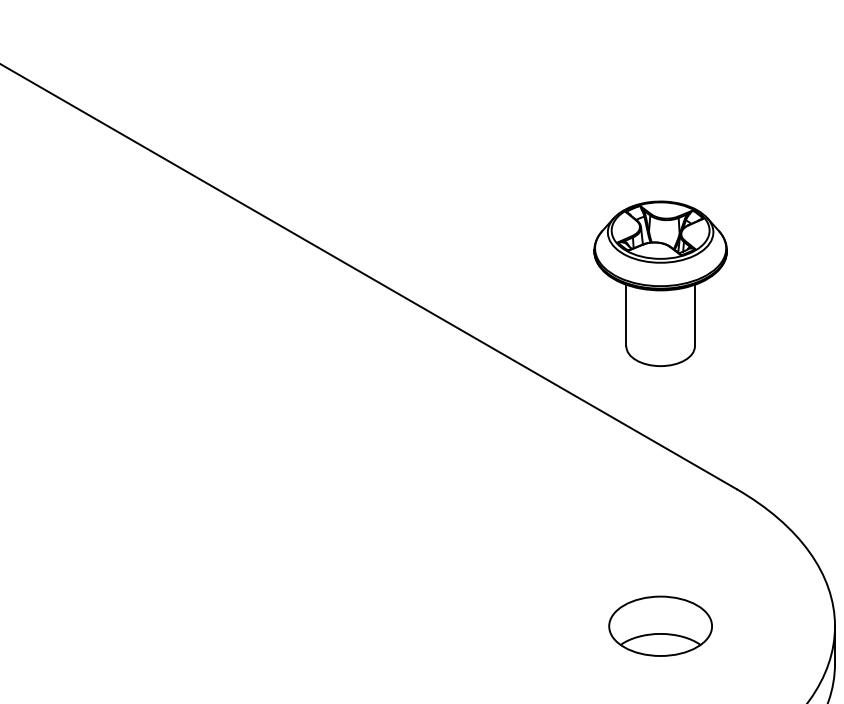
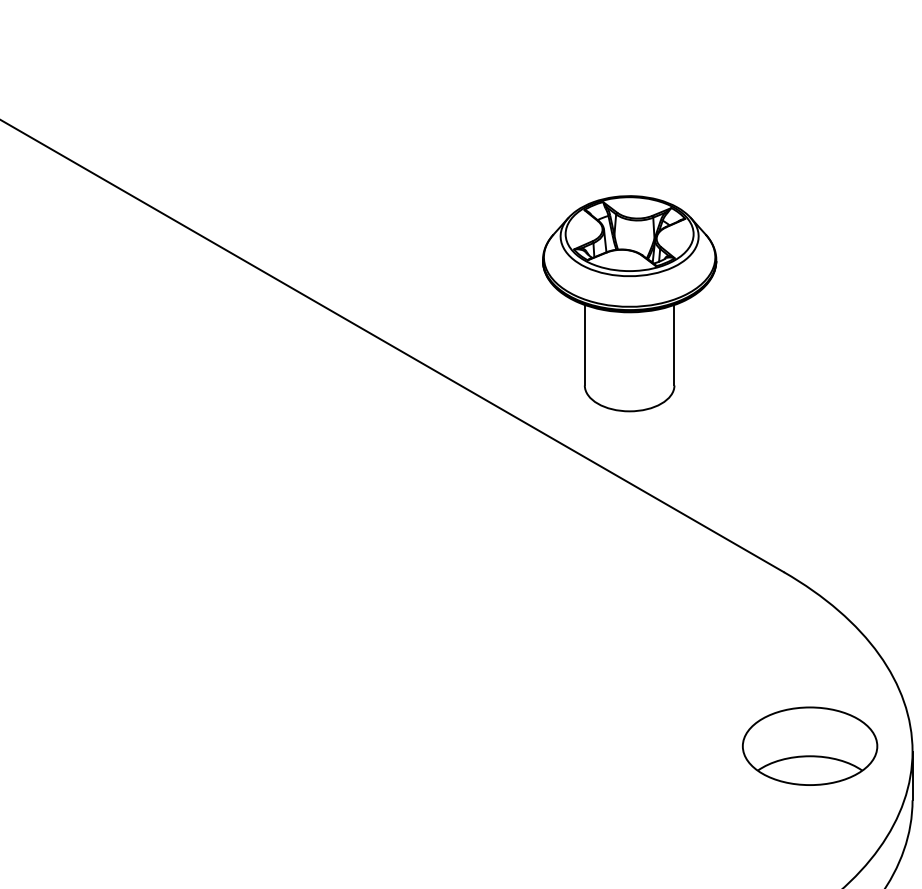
part: (660, 283) -> (629, 303), moved
part: (660, 625) -> (809, 745), moved

